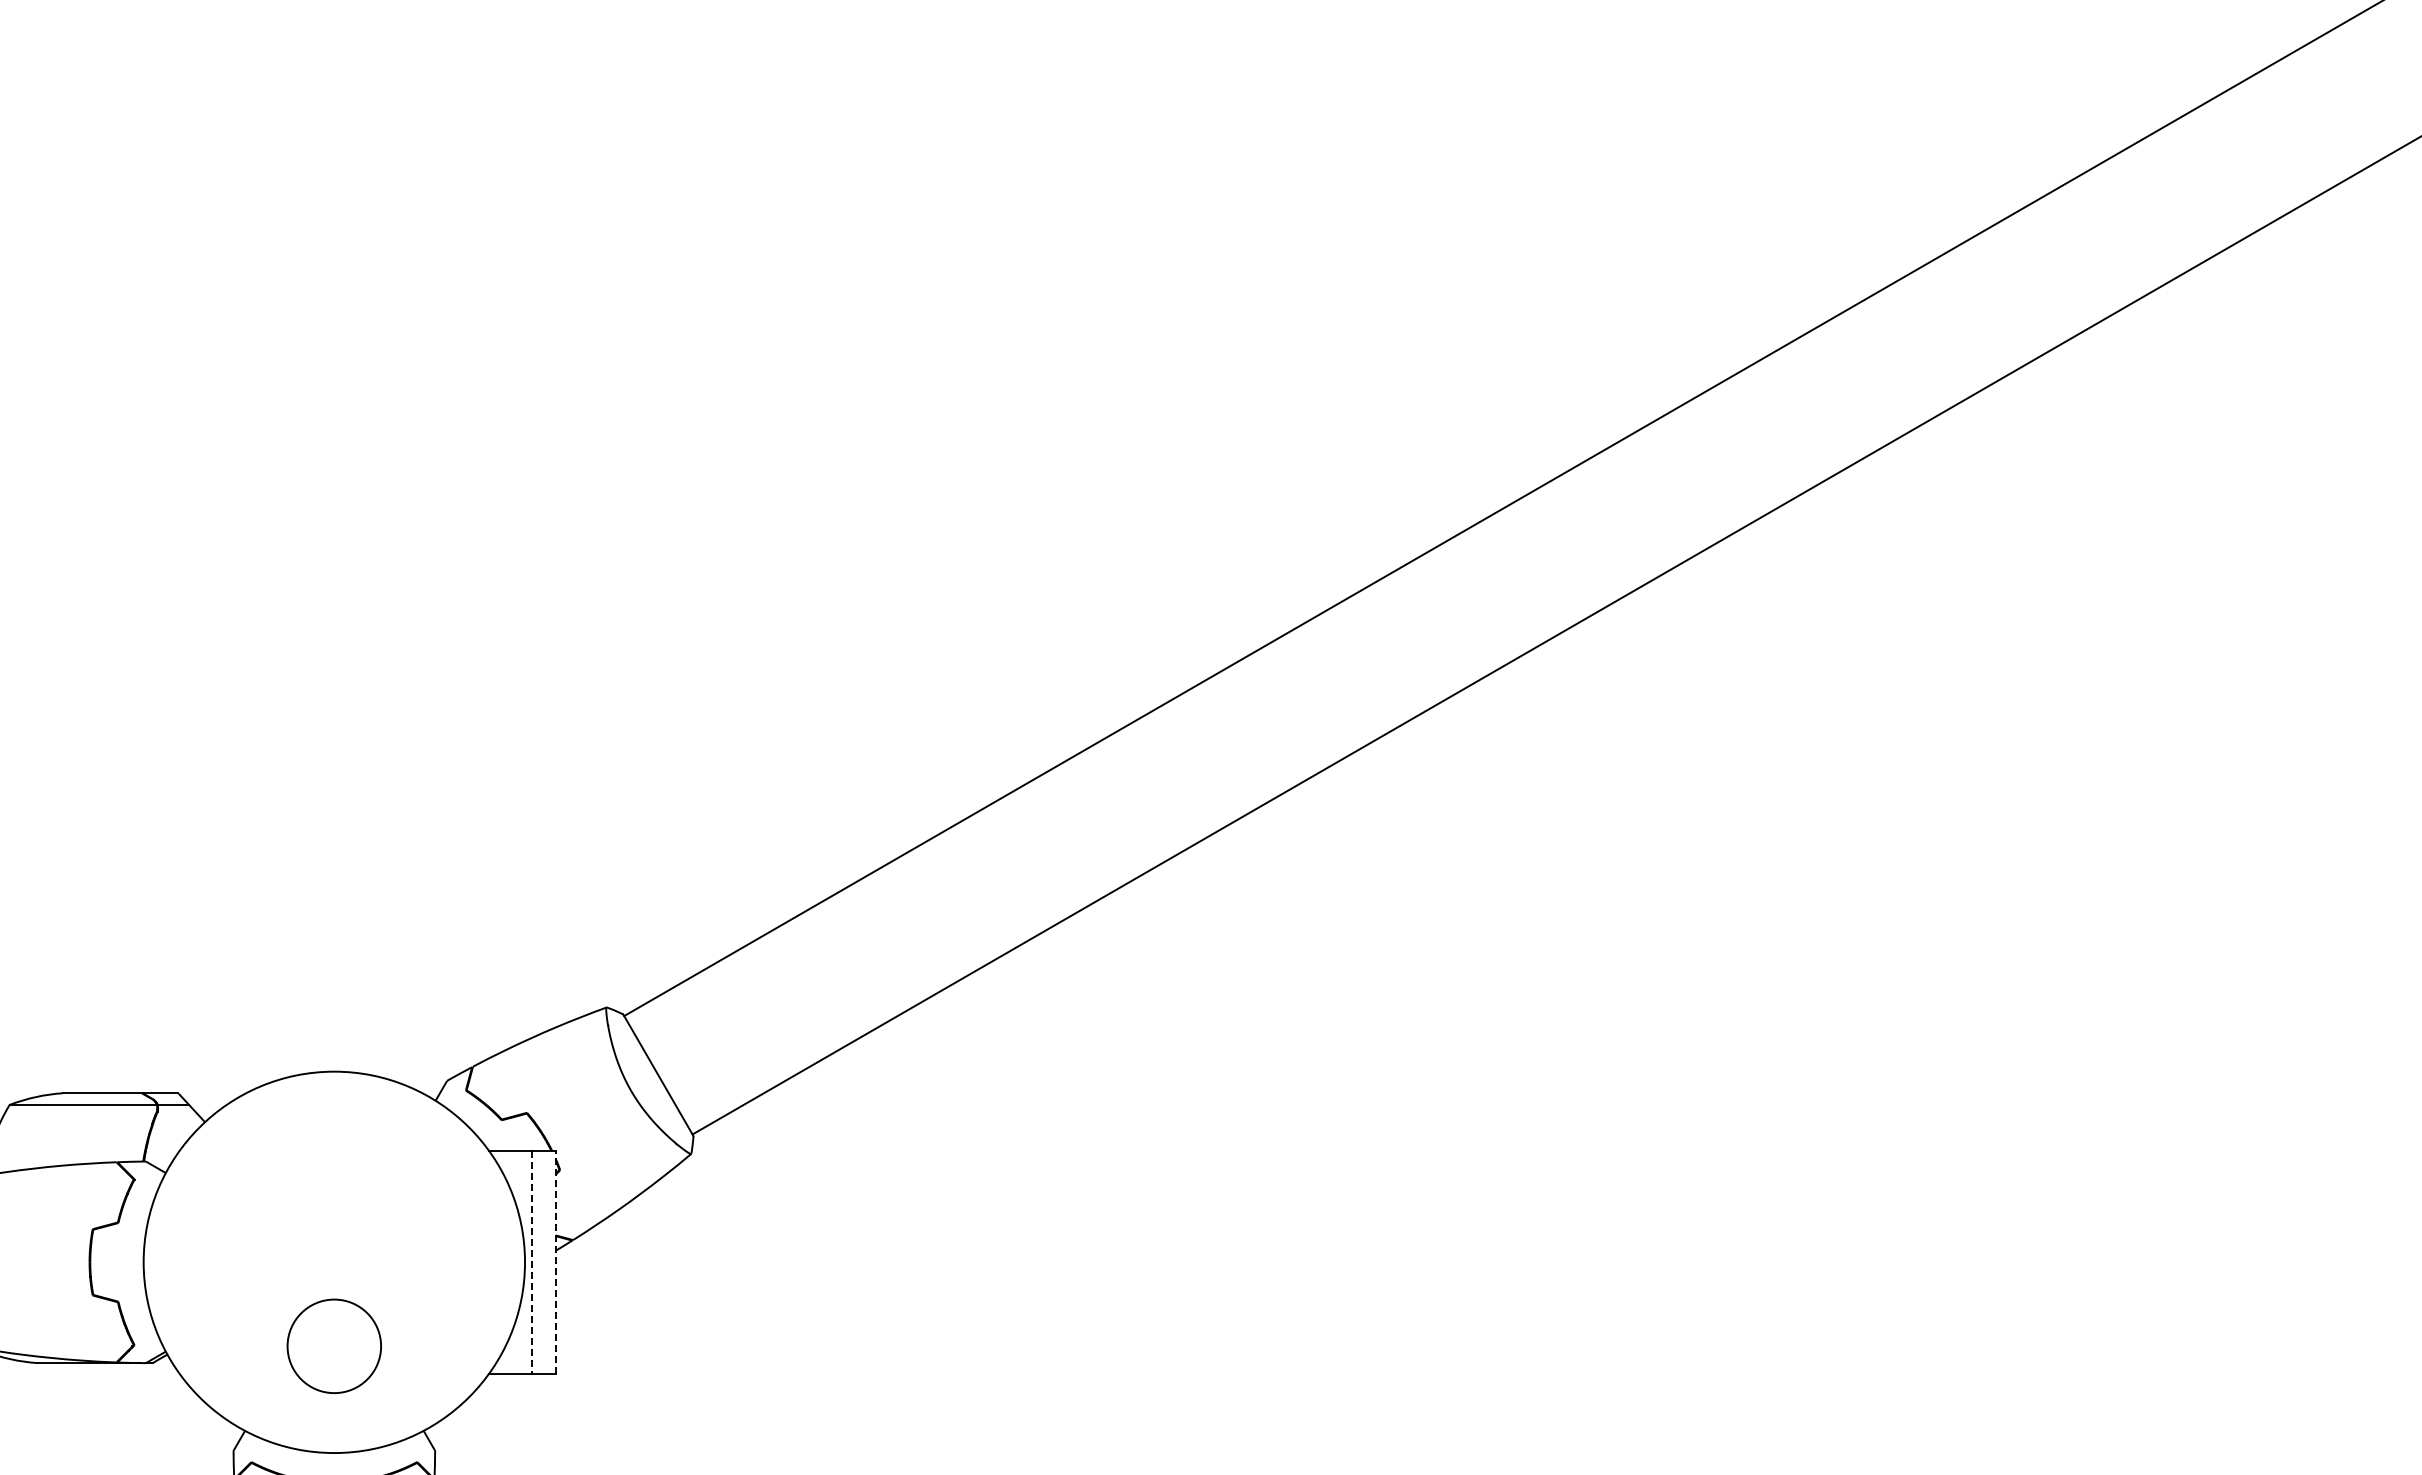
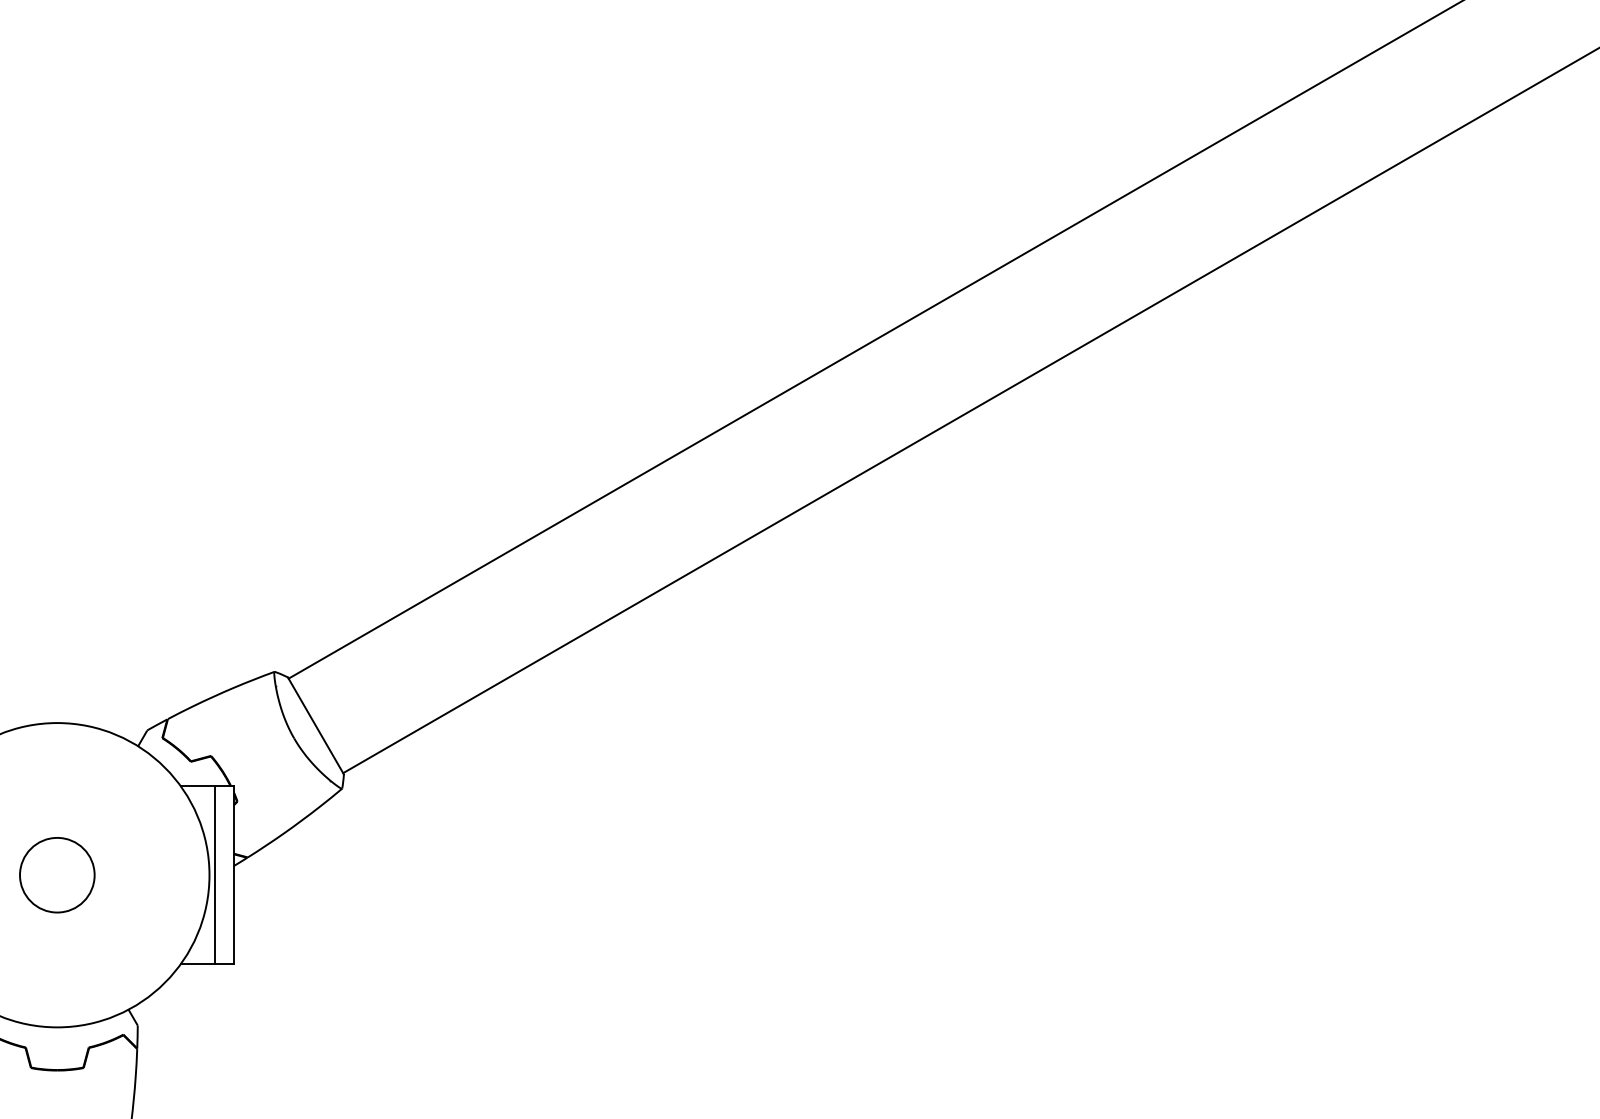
line: (532, 1262) -> (215, 875), dashed -> solid
line: (555, 1262) -> (233, 875), dashed -> solid
circle: (333, 1345) -> (56, 874), moved

